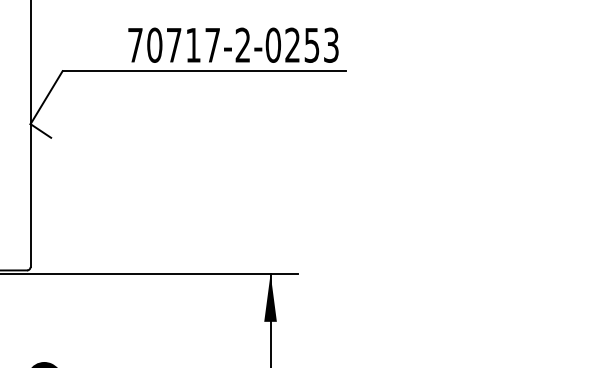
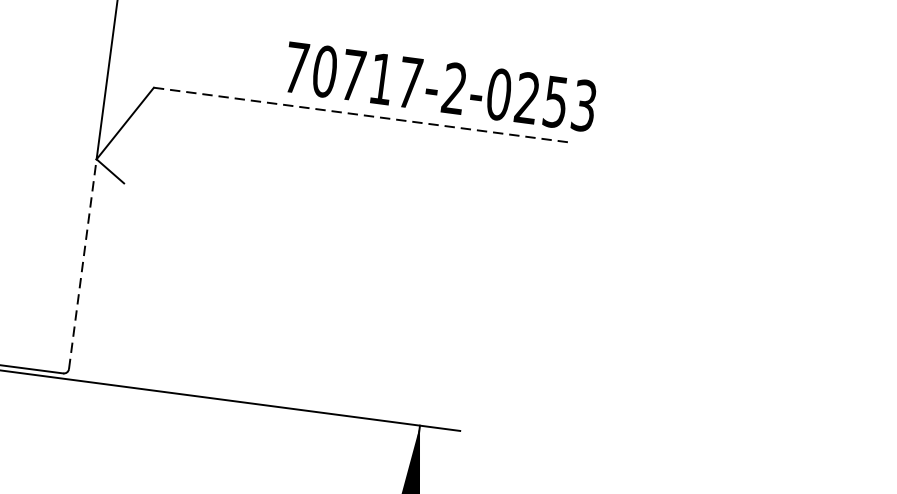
text: (233, 44) -> (440, 85), moved
line: (204, 71) -> (362, 115), solid -> dashed
line: (30, 195) -> (82, 264), solid -> dashed

